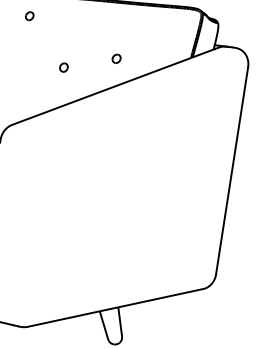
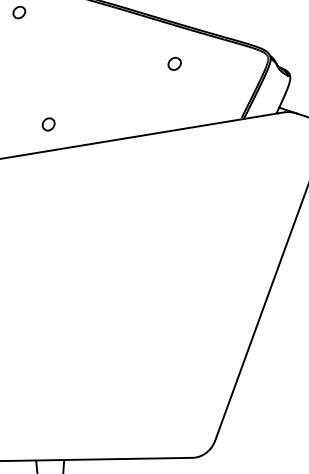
part: (116, 58) -> (174, 63), moved
part: (63, 67) -> (48, 124), moved

